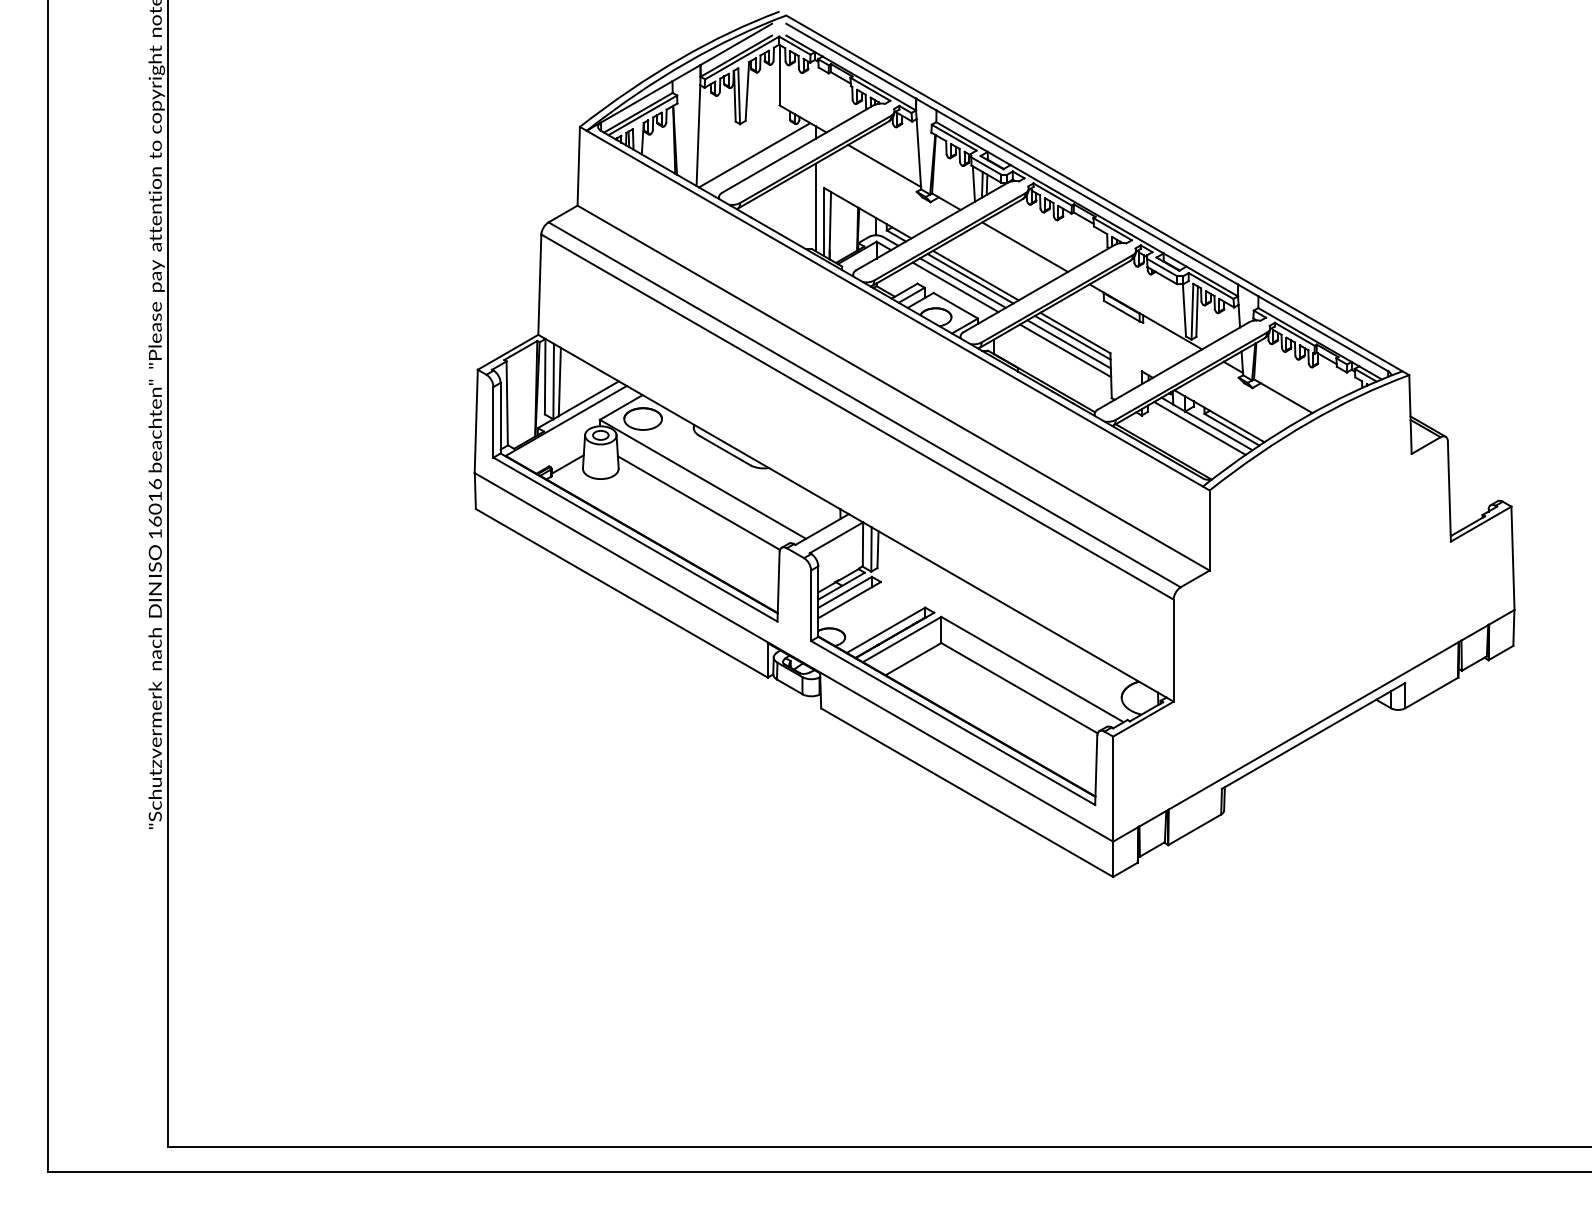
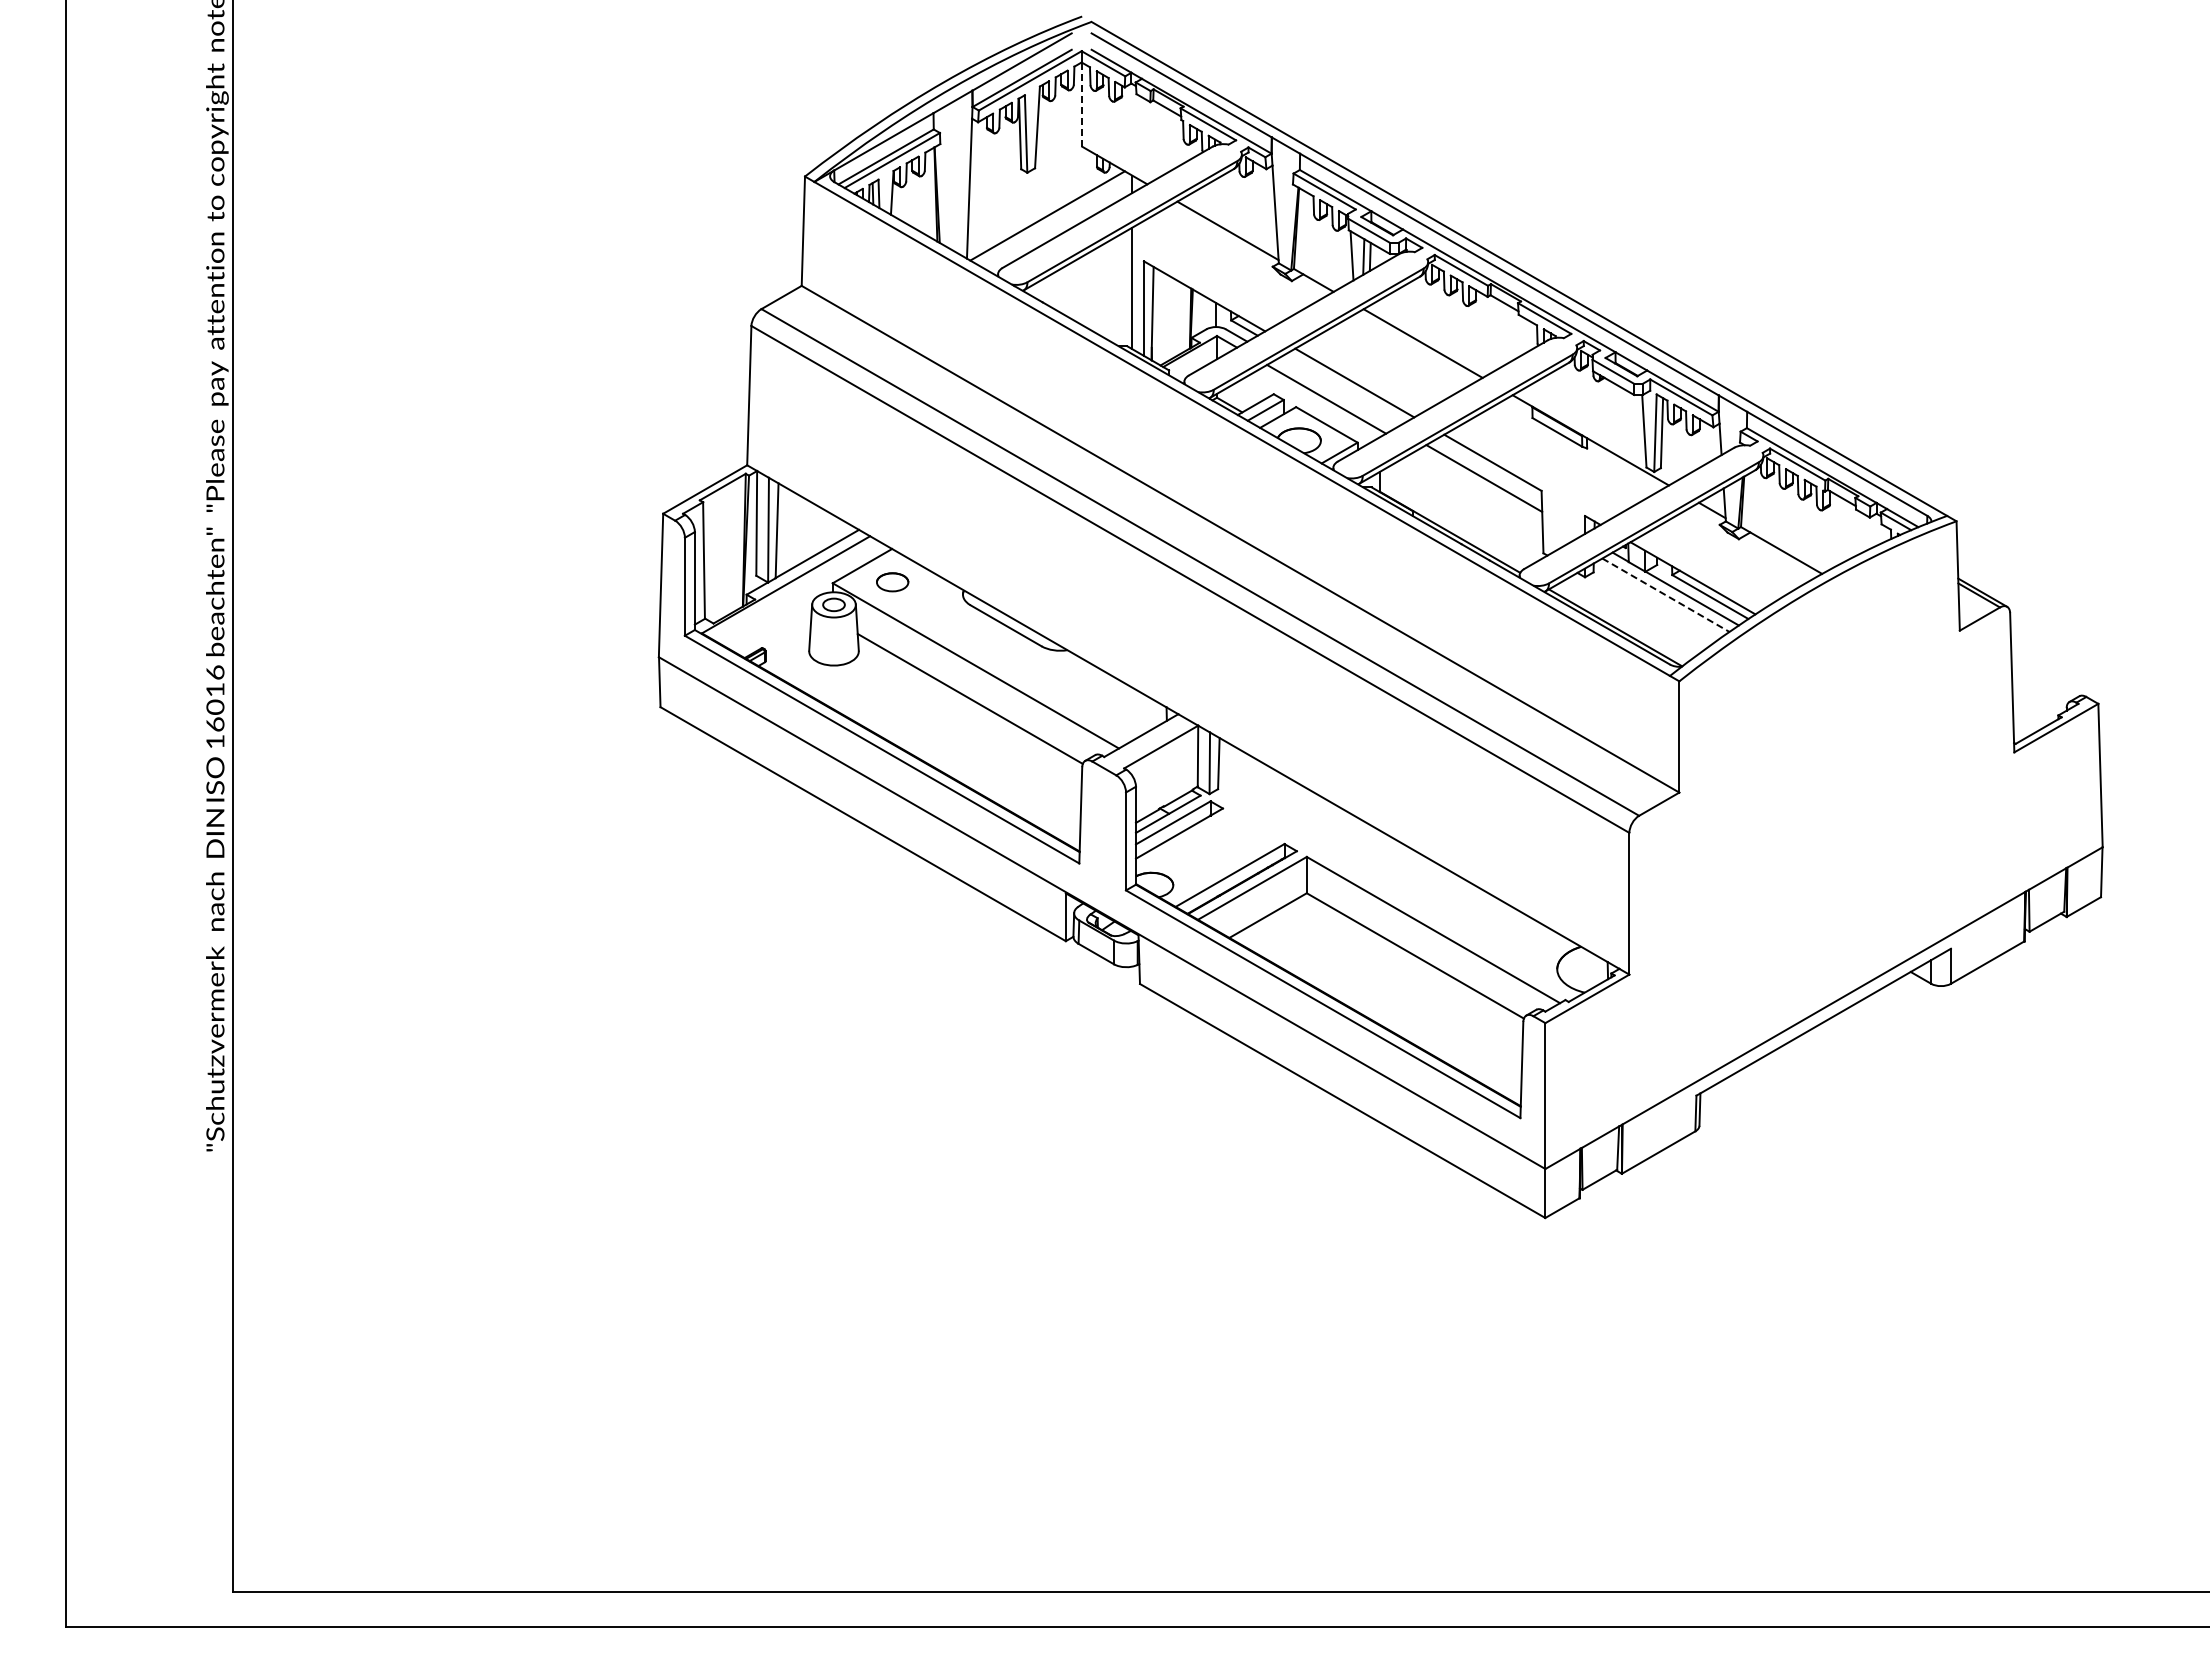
line: (779, 75) -> (1082, 104), solid -> dashed
line: (969, 278) -> (1346, 387), removed
line: (962, 283) -> (1336, 393), removed
line: (1072, 337) -> (1488, 469), removed
line: (1065, 350) -> (1479, 487), removed
part: (642, 419) -> (892, 582), size x0.6
line: (1200, 428) -> (1666, 595), solid -> dashed
line: (567, 464) -> (787, 645), removed

